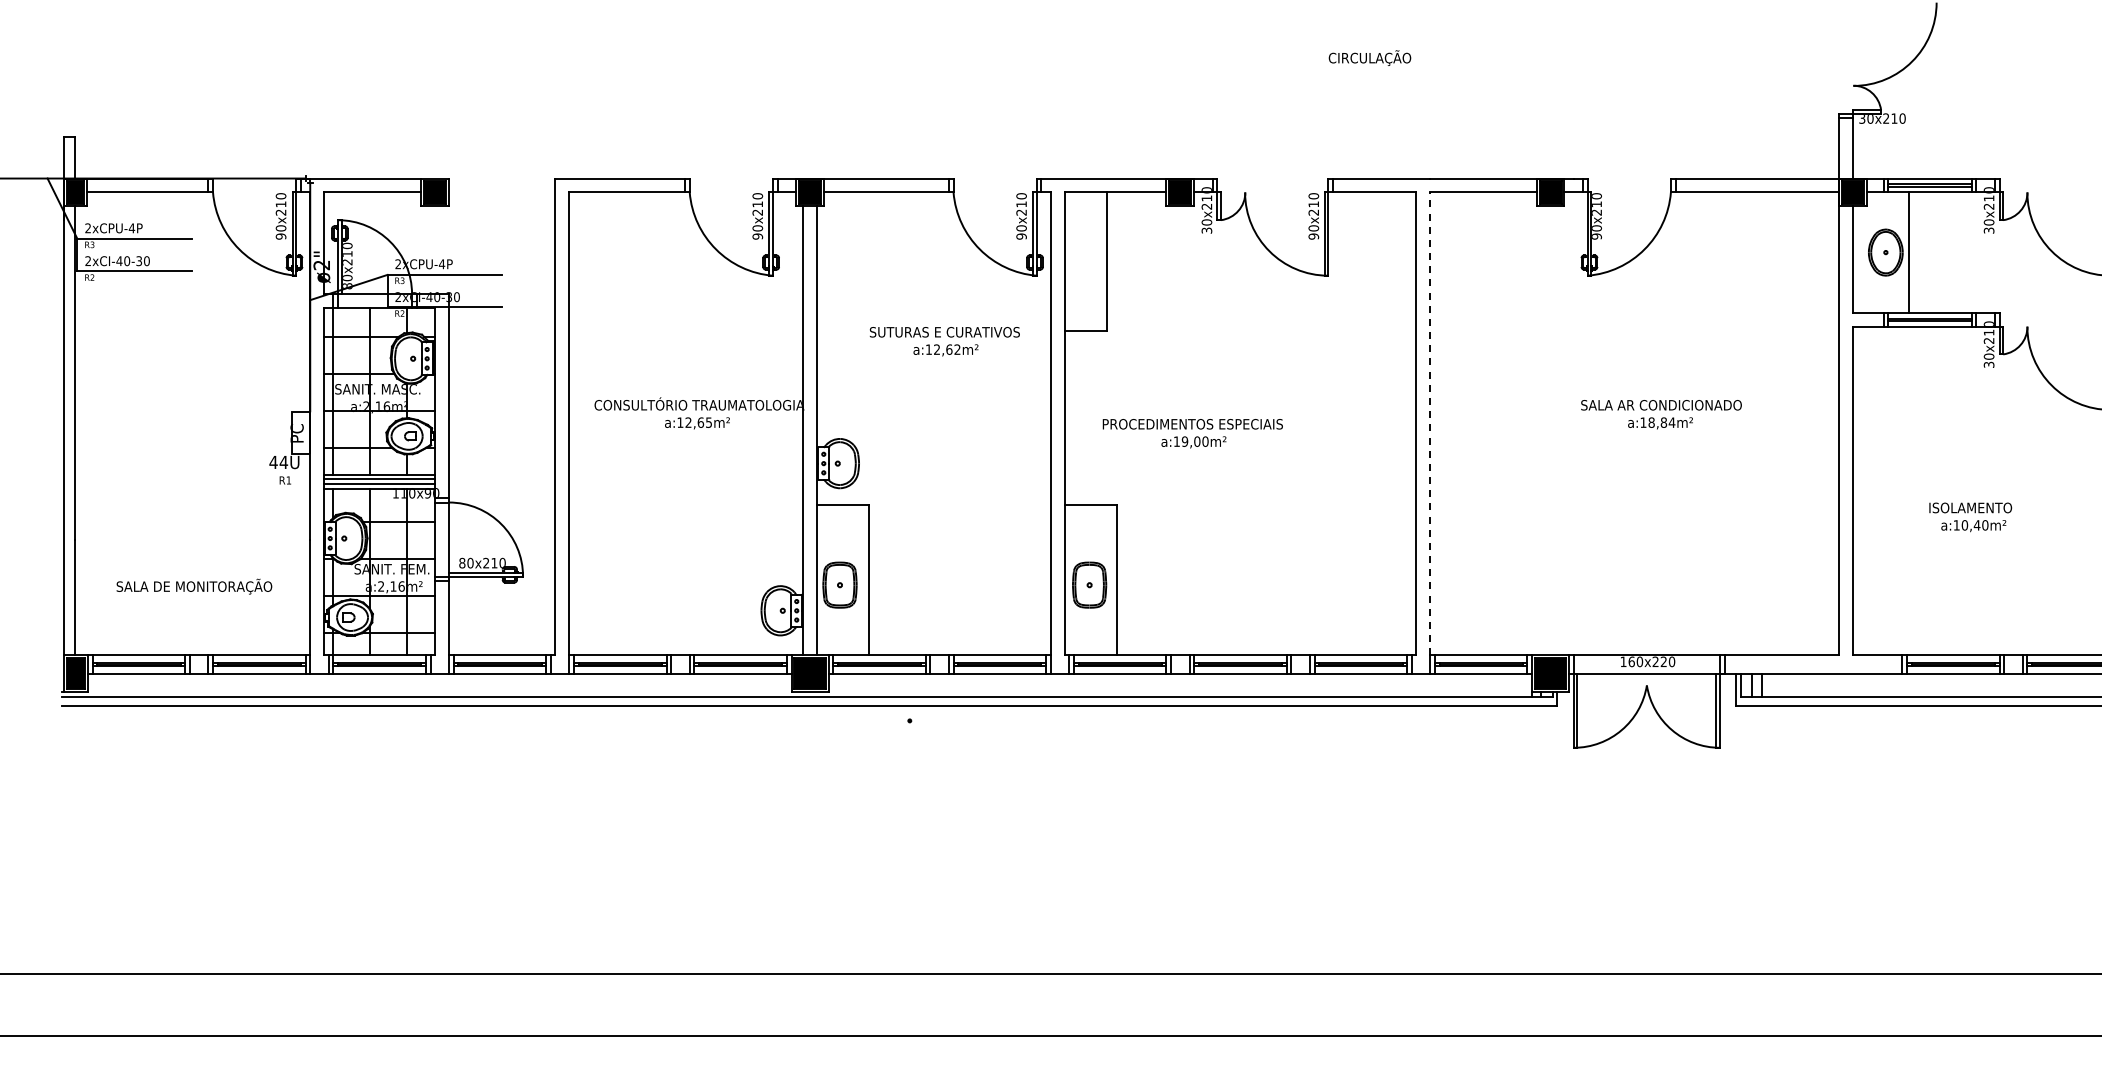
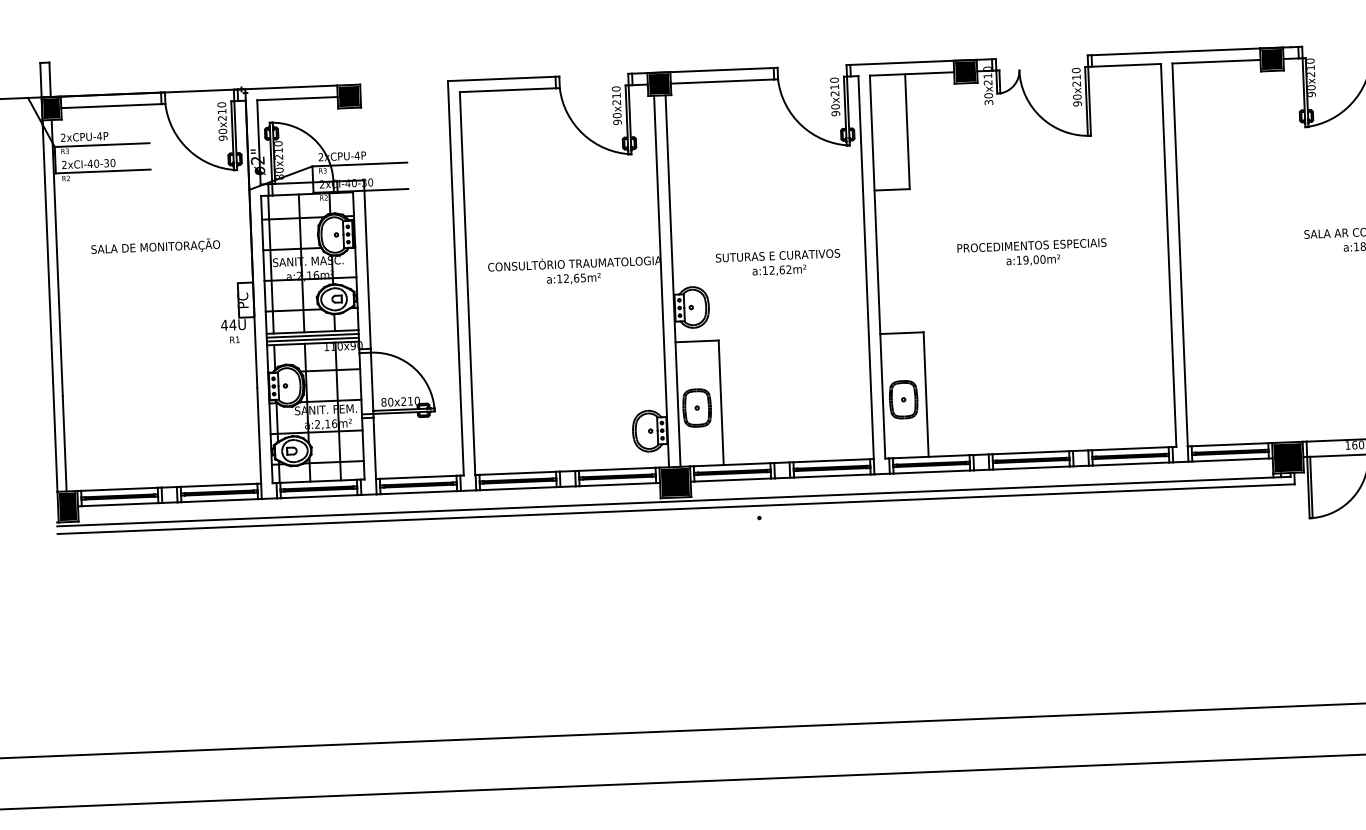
text: (944, 341) -> (777, 263), moved
line: (1430, 423) -> (1180, 254), dashed -> solid
text: (1192, 433) -> (1031, 253), moved
text: (194, 586) -> (155, 246), moved

